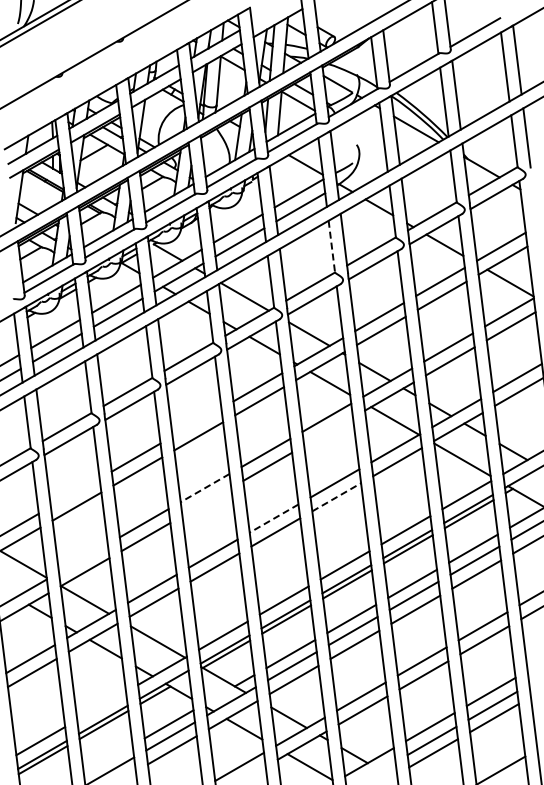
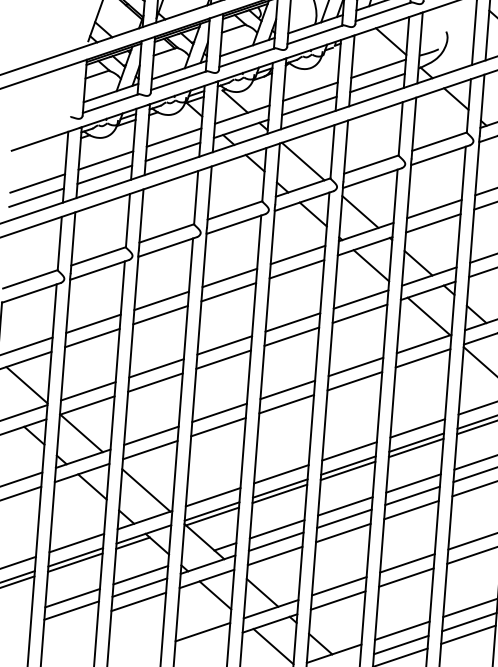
line: (331, 247) -> (400, 129), dashed -> solid
line: (196, 422) -> (229, 277), added
line: (328, 431) -> (359, 313), added
line: (204, 488) -> (224, 345), dashed -> solid
line: (74, 492) -> (92, 323), added
line: (337, 497) -> (355, 381), dashed -> solid
line: (206, 501) -> (223, 359), added
line: (273, 518) -> (287, 389), dashed -> solid
line: (83, 558) -> (88, 391), added
line: (101, 705) -> (76, 542), added
line: (107, 759) -> (71, 598), added

